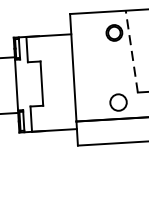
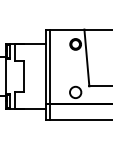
line: (131, 50) -> (86, 57), dashed -> solid
line: (80, 78) -> (50, 74), added

